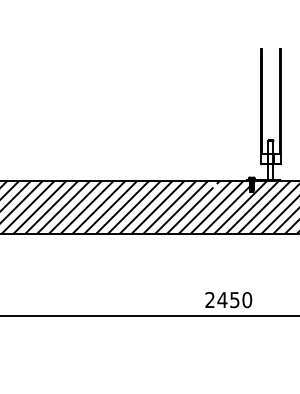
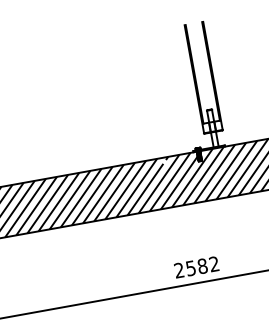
text: (234, 300) -> (202, 266), 2450 -> 2582

